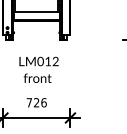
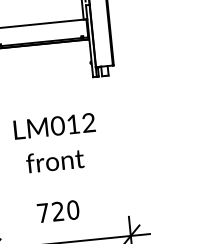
text: (43, 102) -> (72, 209), 726 -> 720

